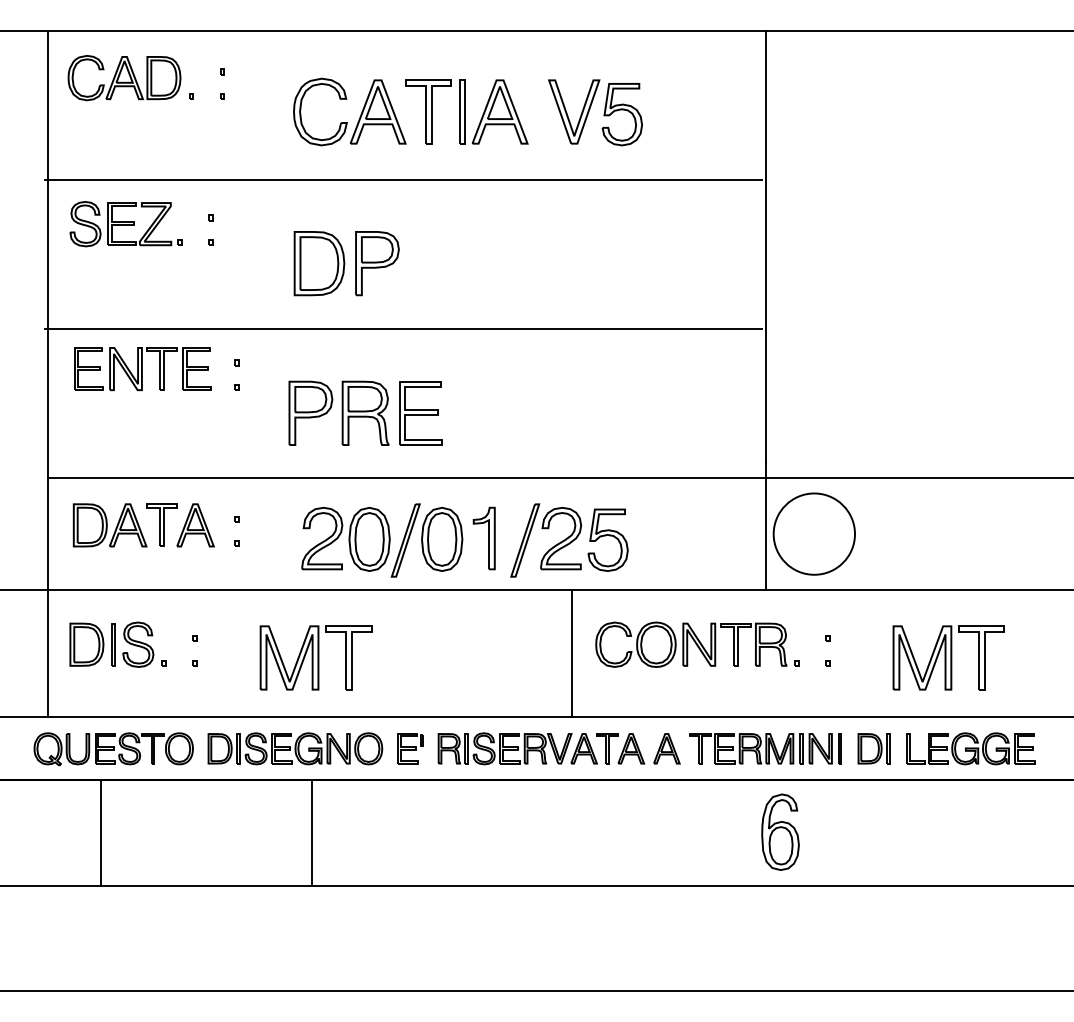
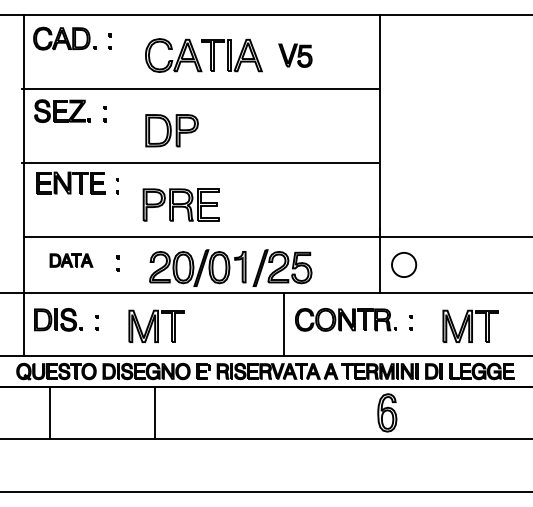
part: (595, 111) -> (295, 55), size x0.7
part: (144, 525) -> (71, 260), size x0.6
circle: (813, 533) -> (403, 264), size x0.6

